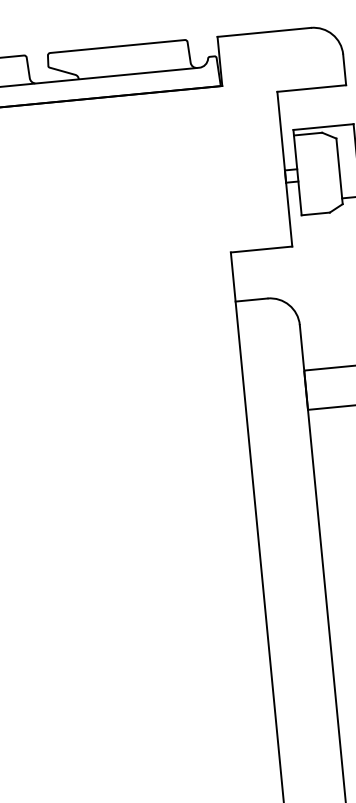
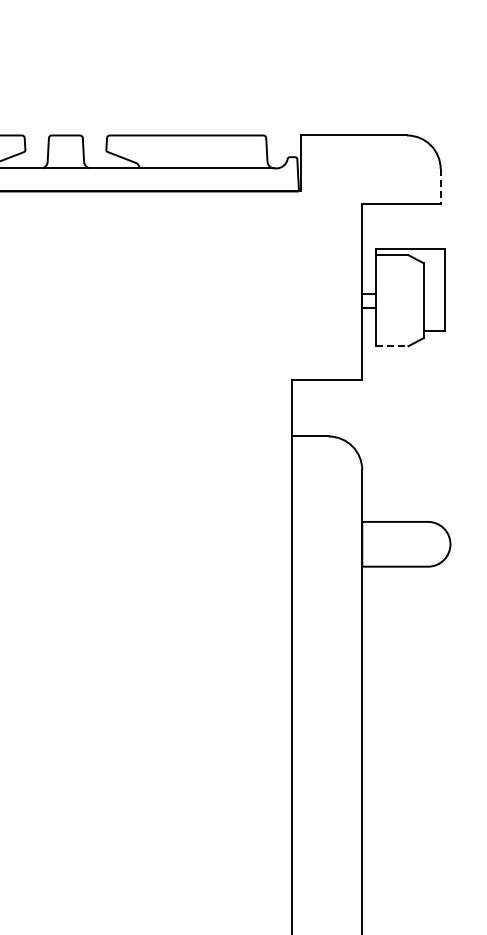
line: (344, 69) -> (440, 186), solid -> dashed
line: (315, 214) -> (392, 346), solid -> dashed

